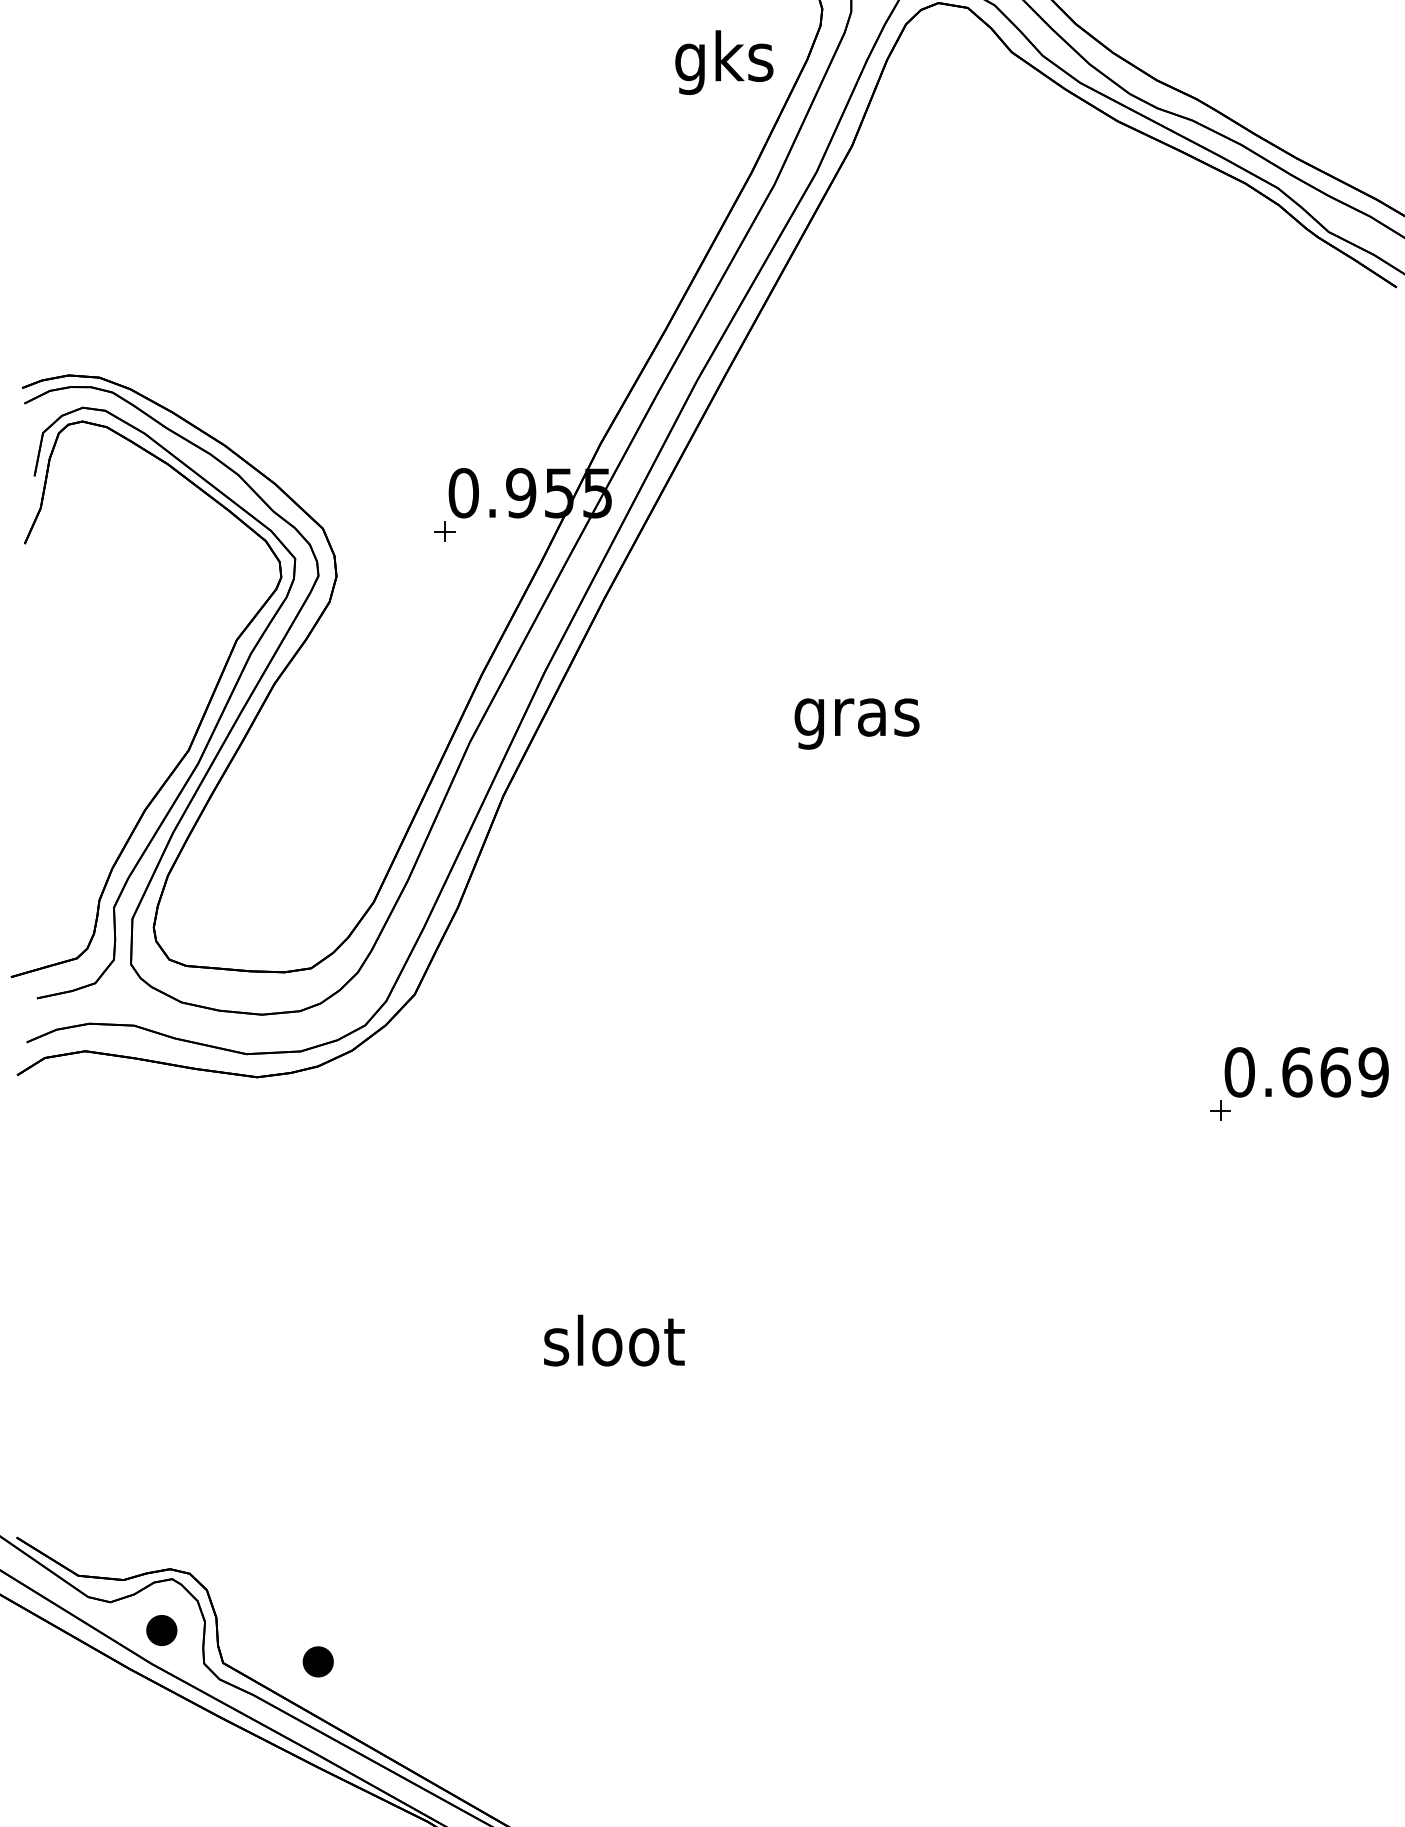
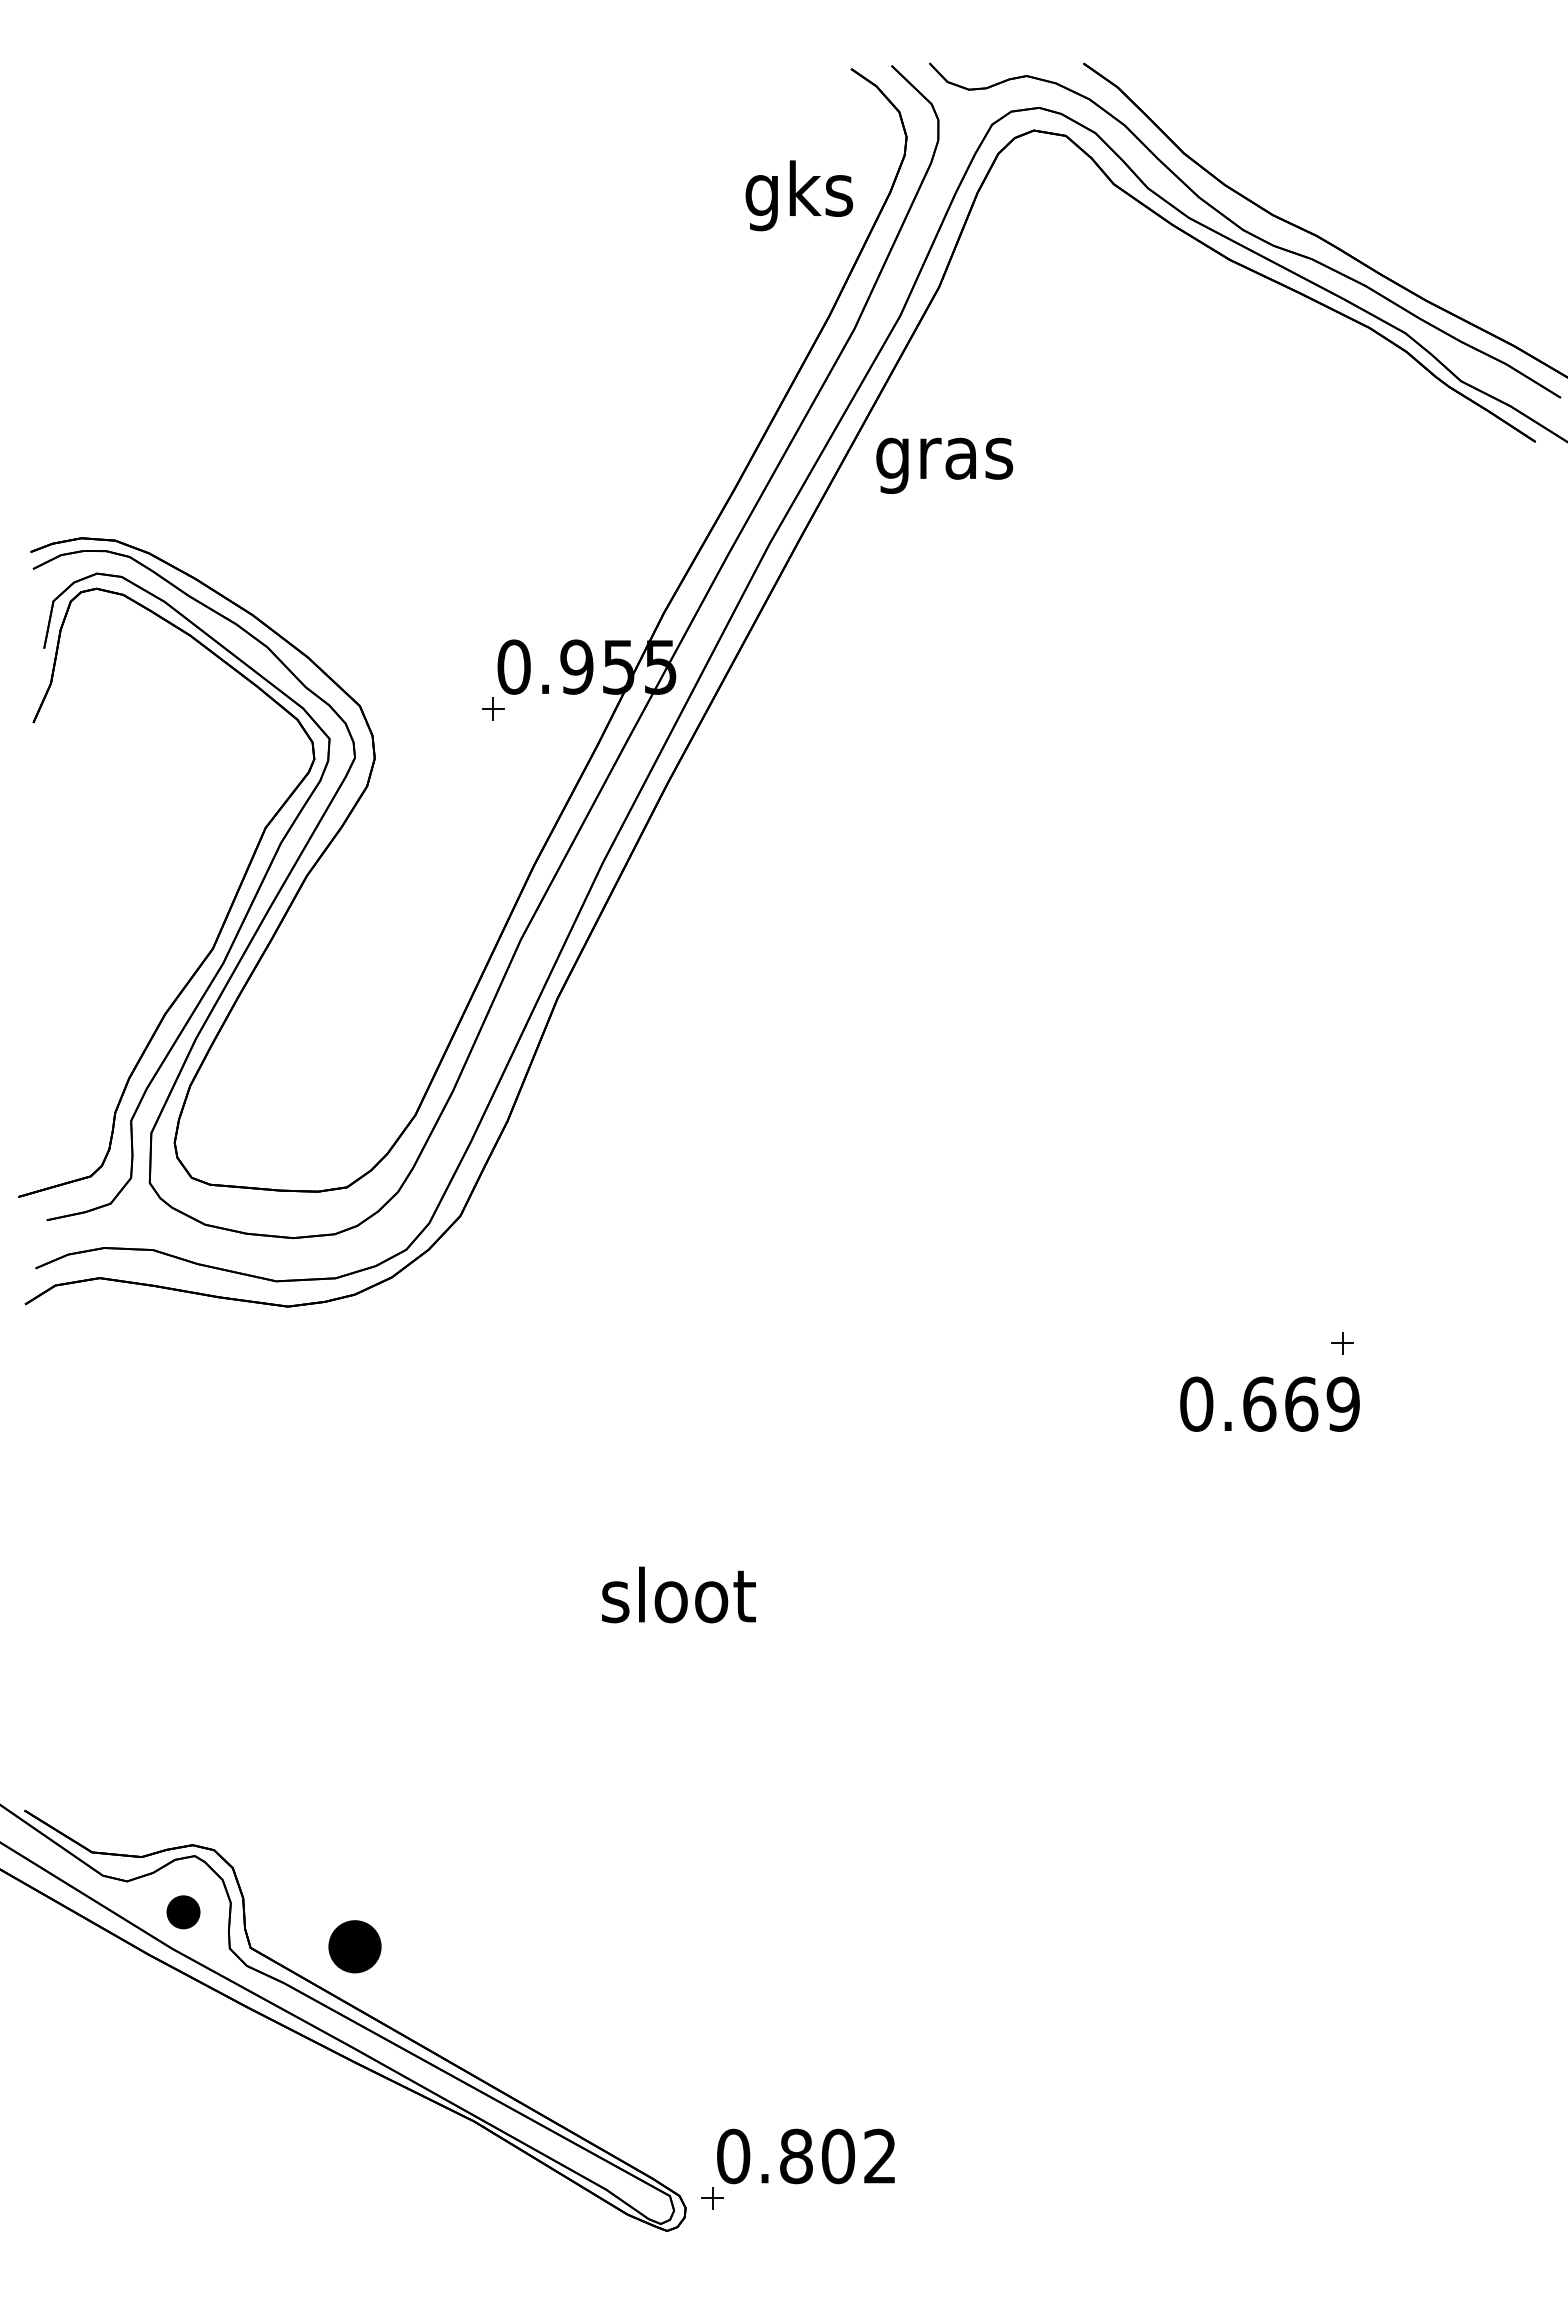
text: (856, 723) -> (944, 465), moved
text: (1306, 1071) -> (1269, 1403), moved
part: (318, 1661) -> (354, 1946), size x1.6

